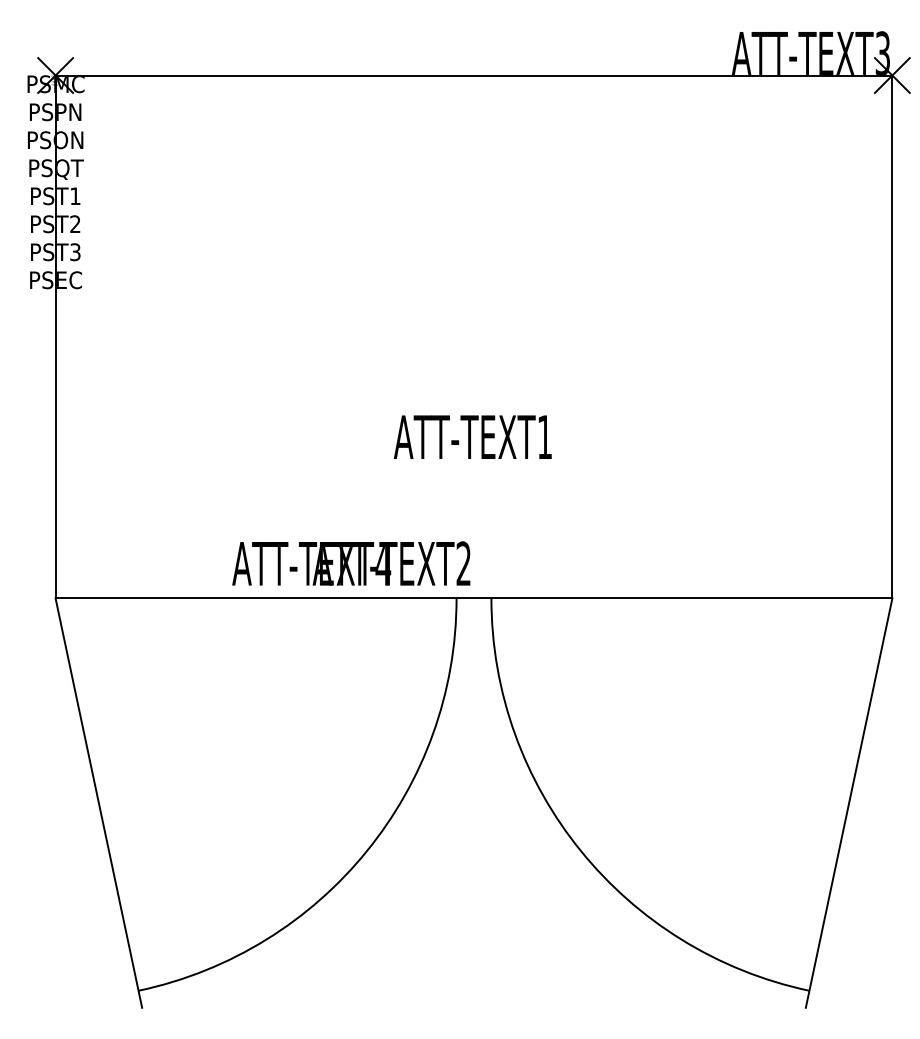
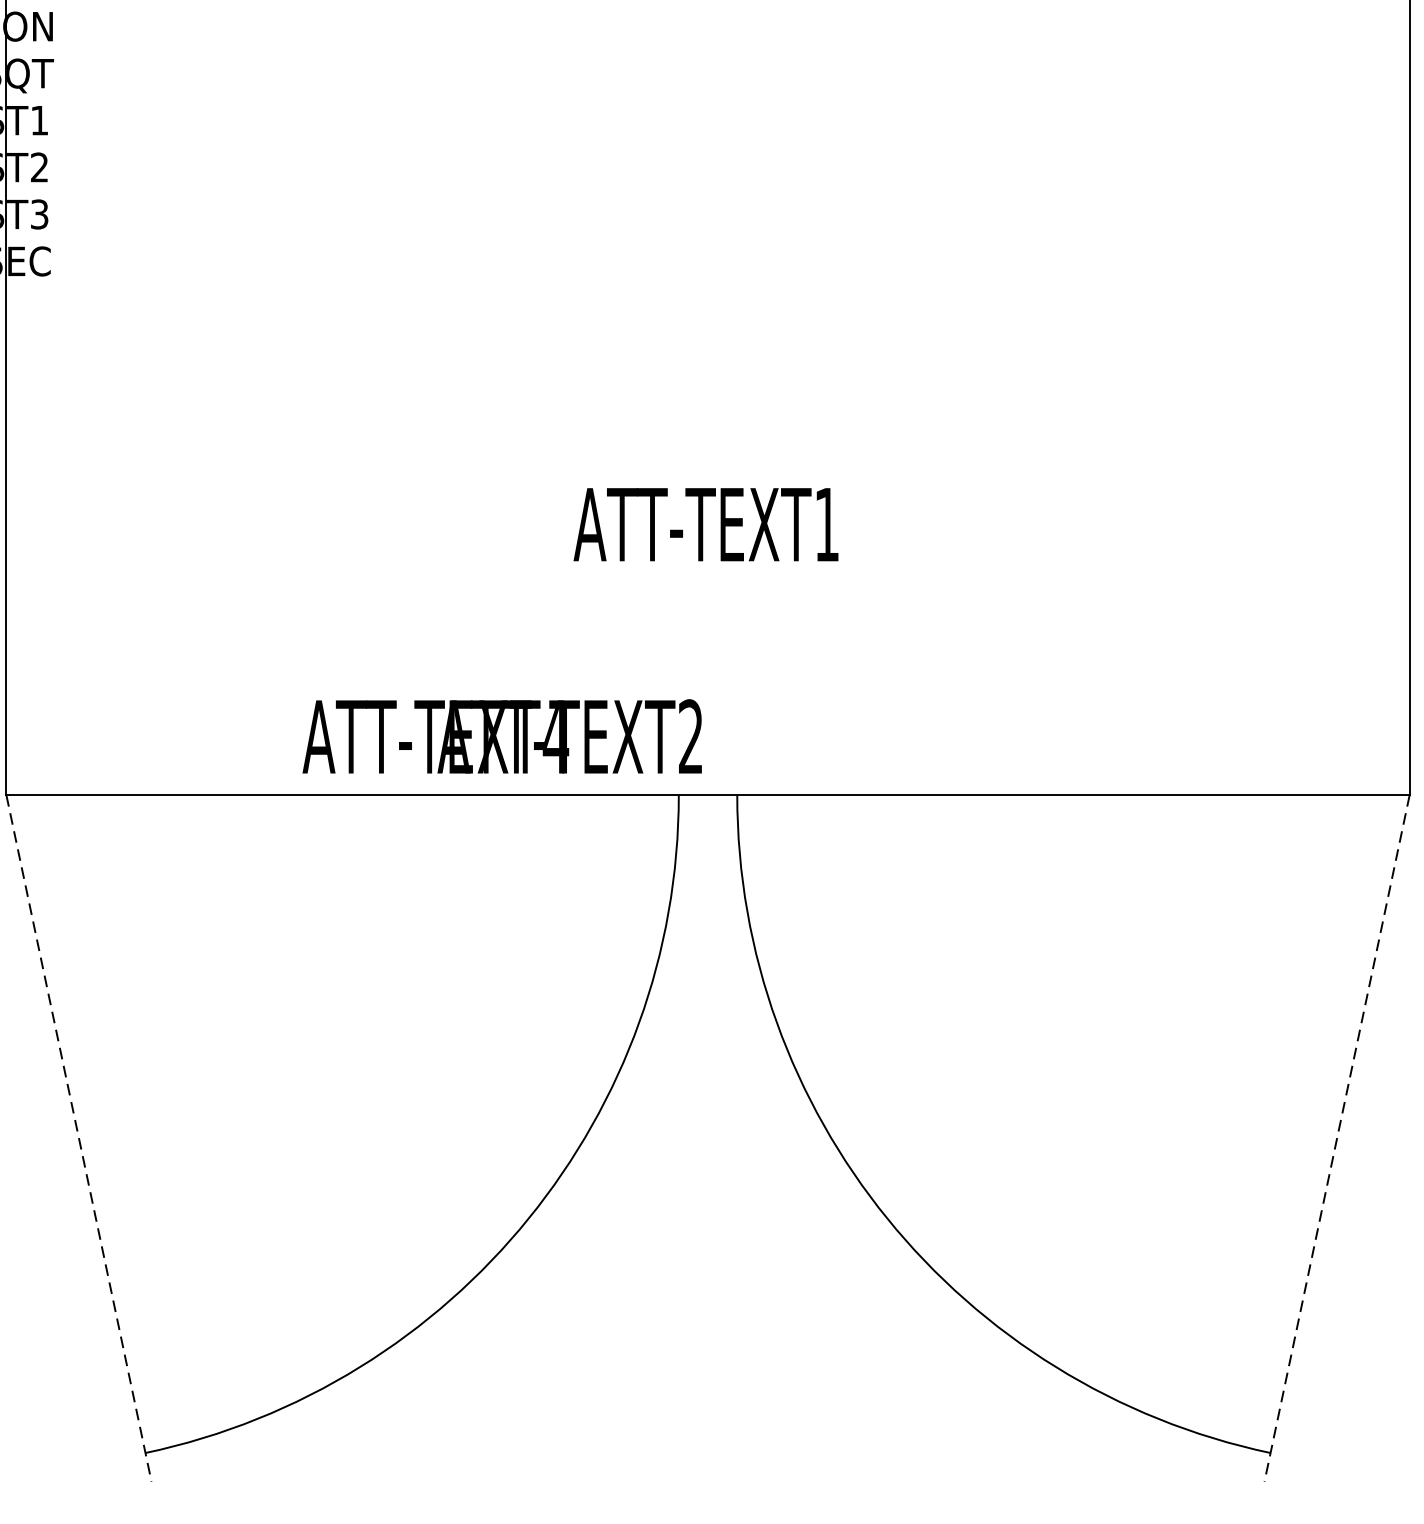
line: (98, 803) -> (78, 1138), solid -> dashed
line: (849, 803) -> (1337, 1138), solid -> dashed

